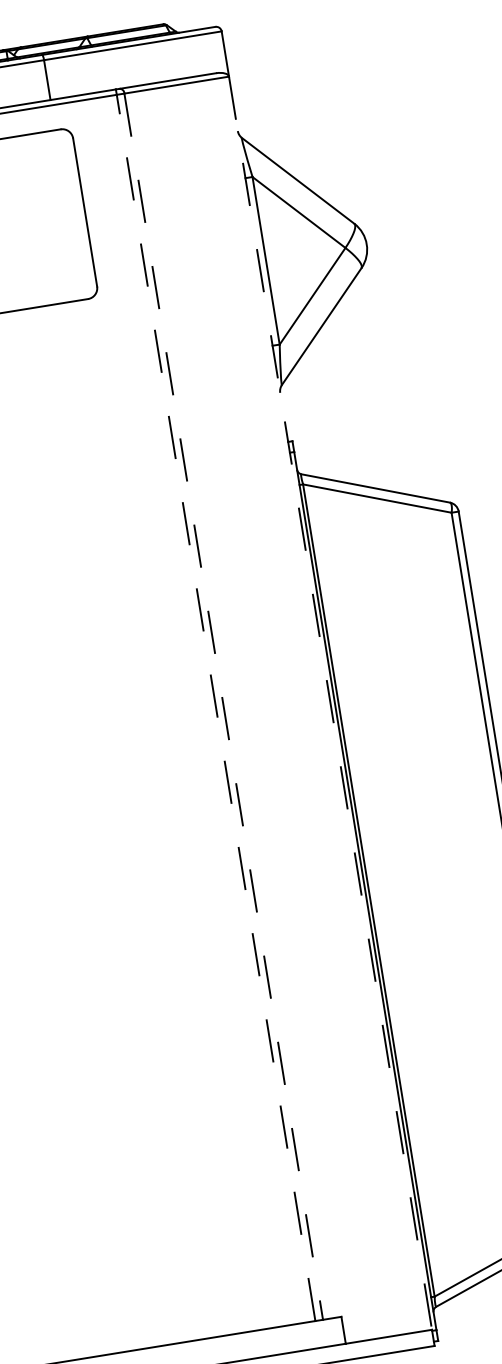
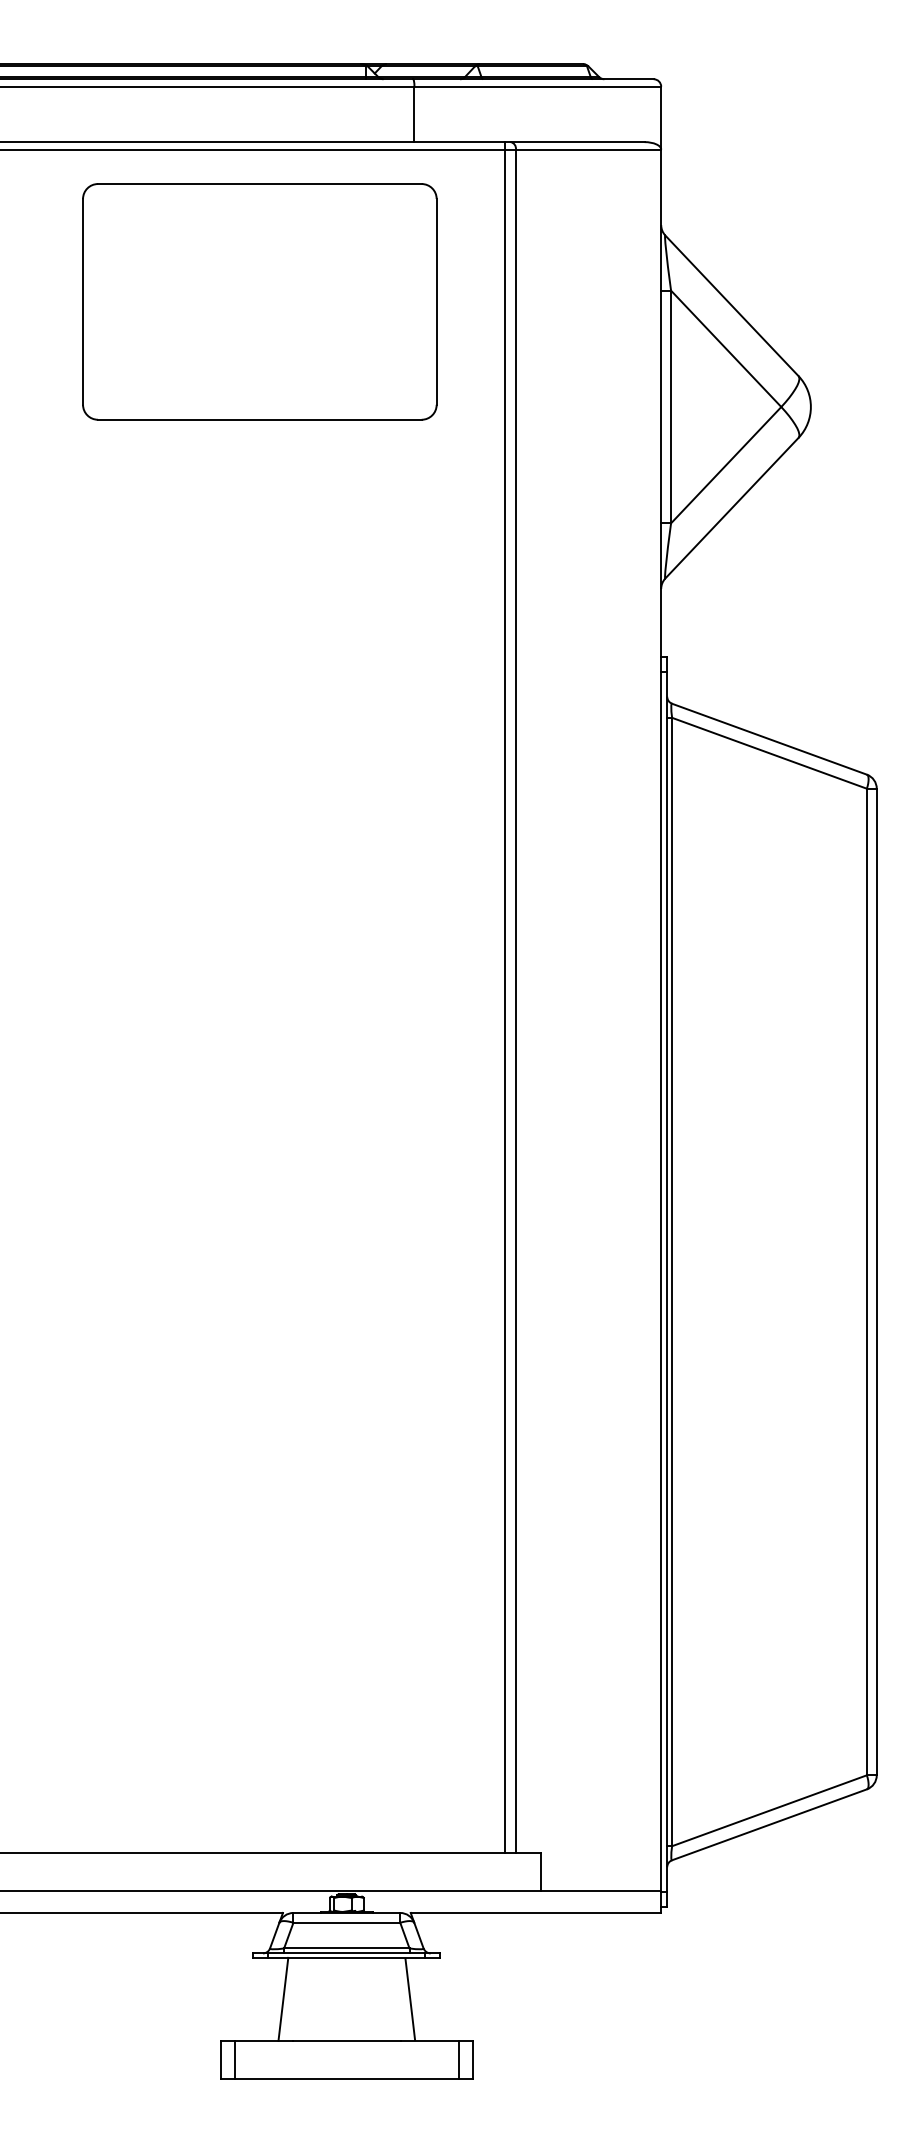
line: (330, 703) -> (661, 1020), dashed -> solid
line: (223, 706) -> (515, 1001), dashed -> solid
line: (216, 708) -> (505, 1001), dashed -> solid

